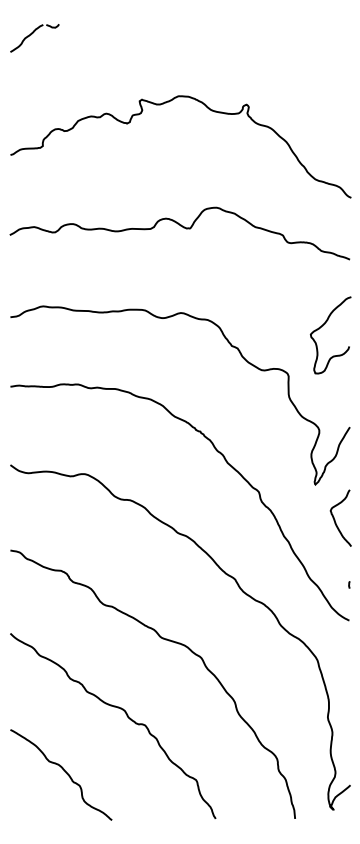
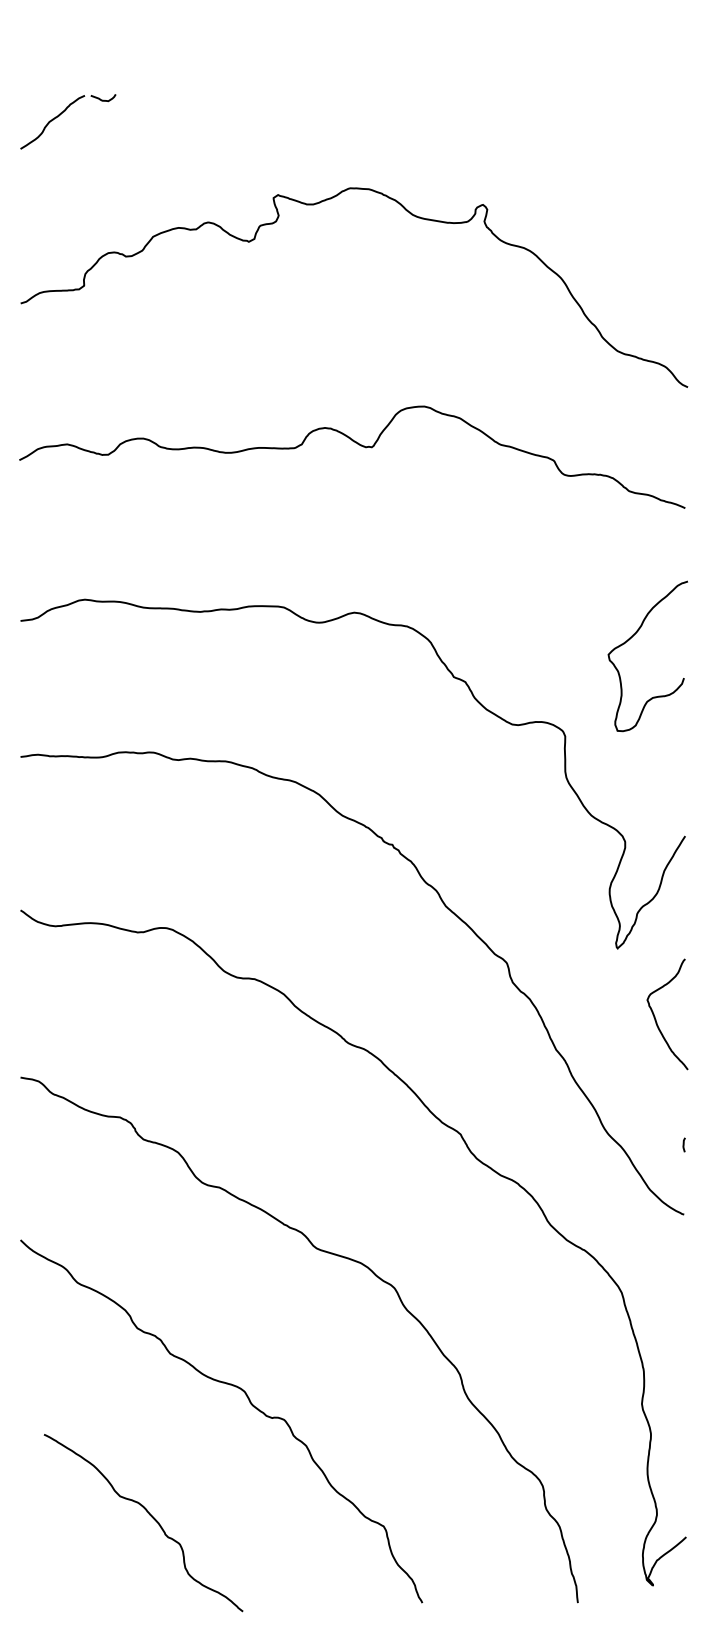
part: (34, 38) -> (67, 122), moved
curve: (64, 771) -> (149, 1516), moved

